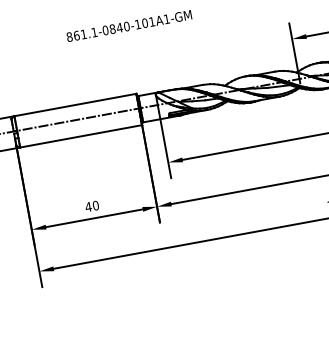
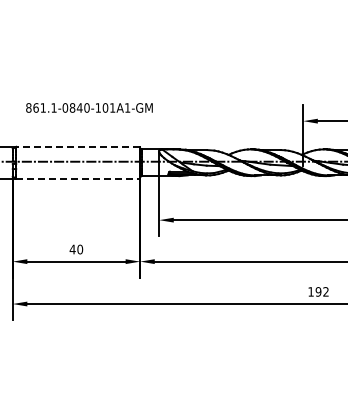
text: (129, 25) -> (89, 107), moved
line: (75, 104) -> (78, 146), solid -> dashed
line: (81, 136) -> (78, 178), solid -> dashed

